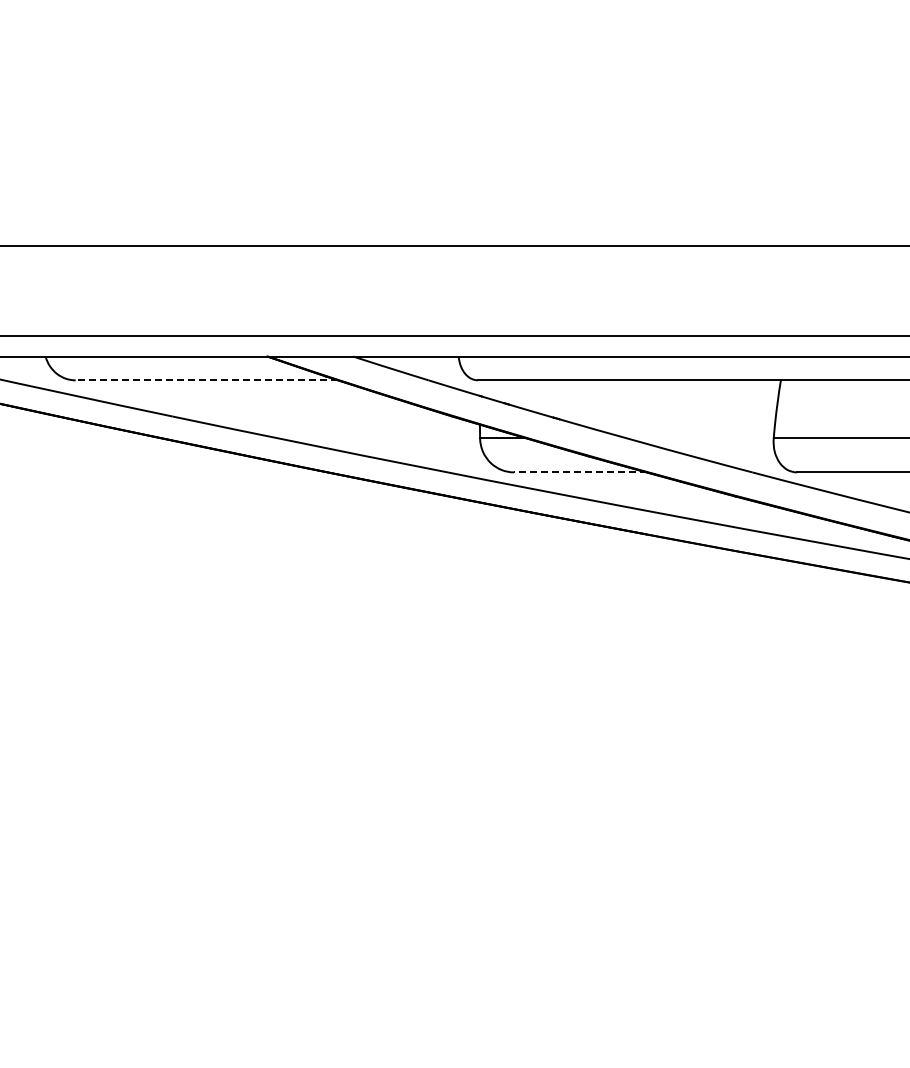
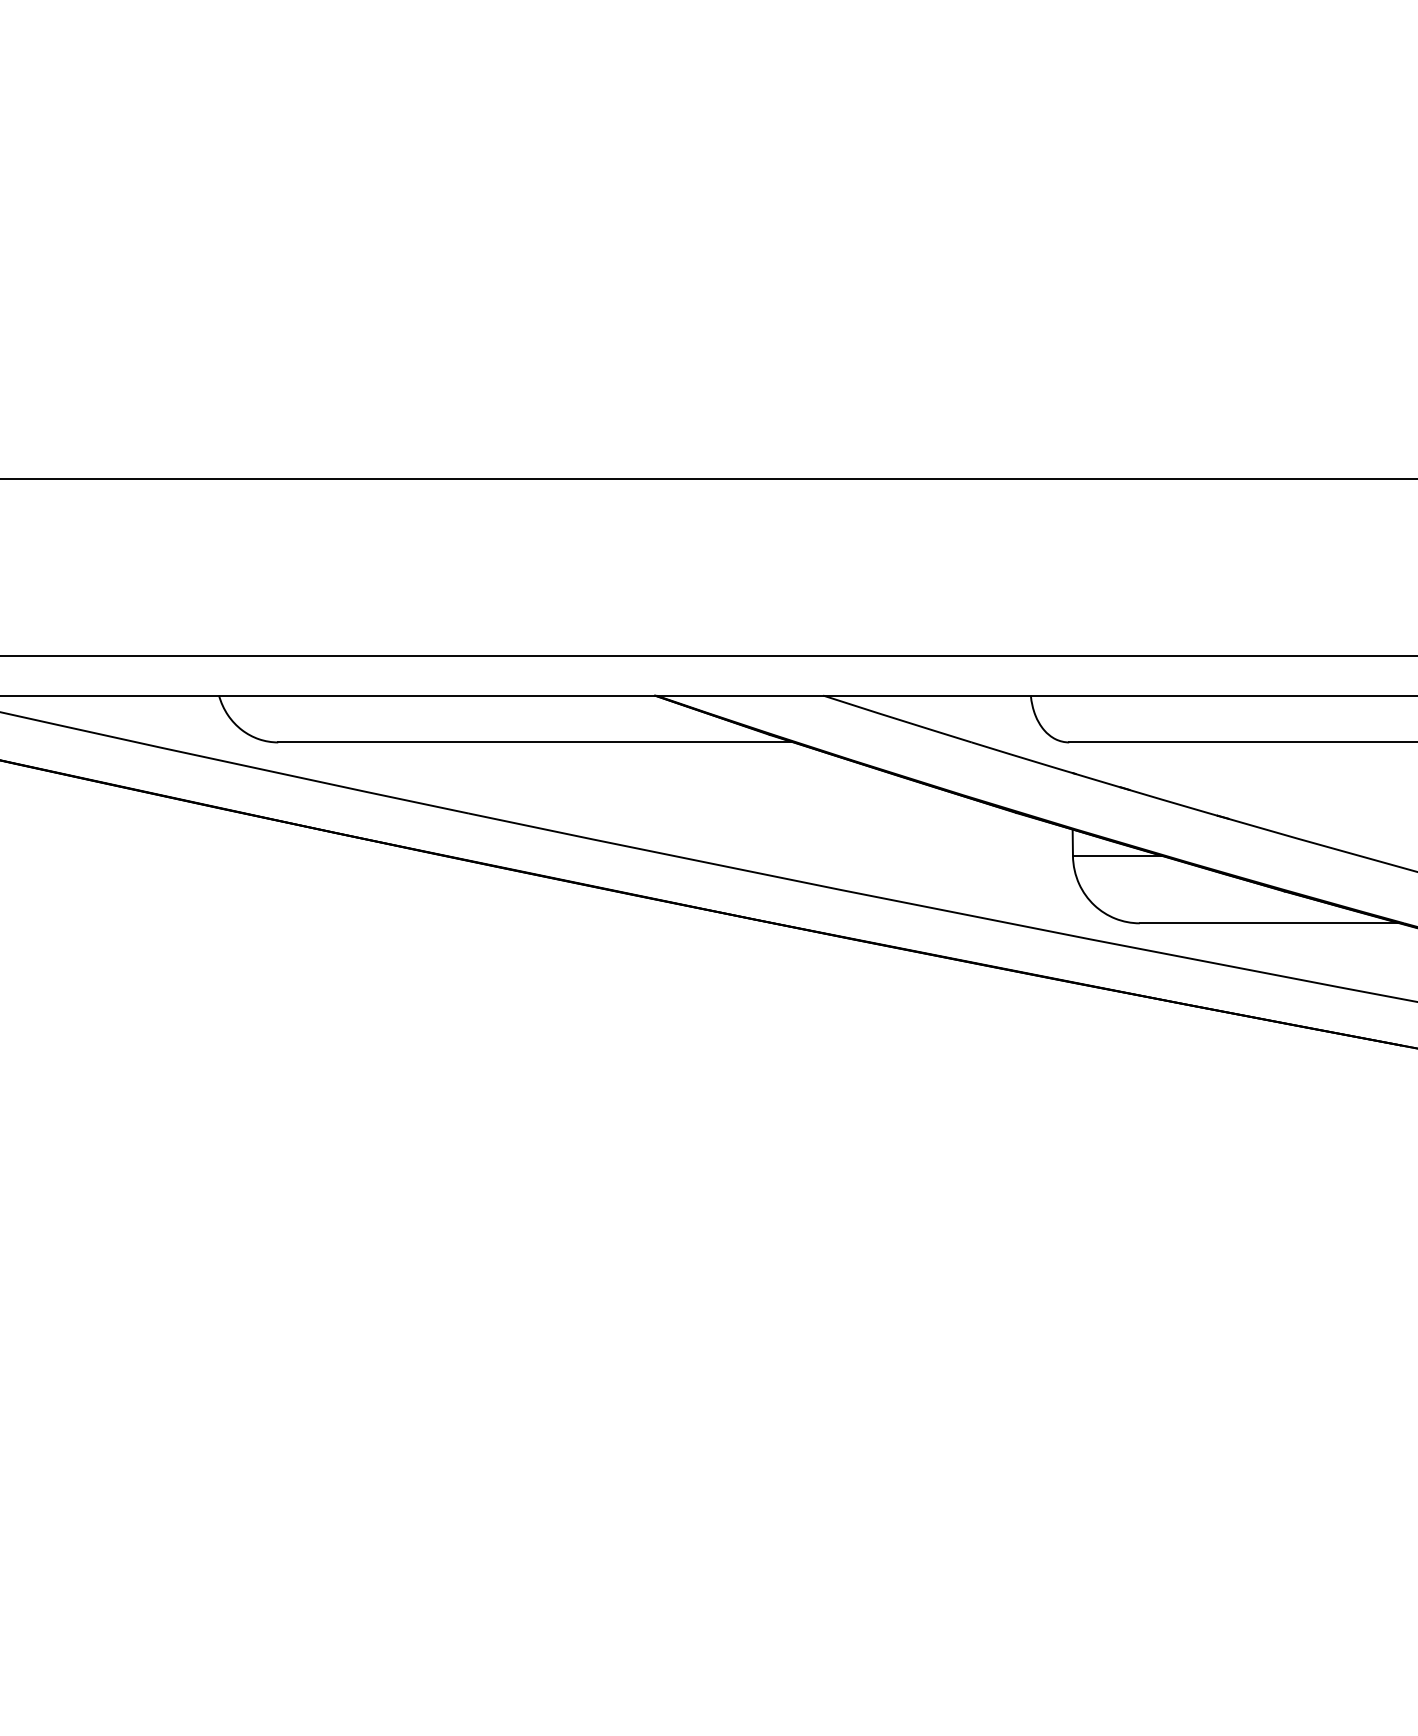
line: (206, 380) -> (535, 742), dashed -> solid
line: (580, 472) -> (1270, 923), dashed -> solid

